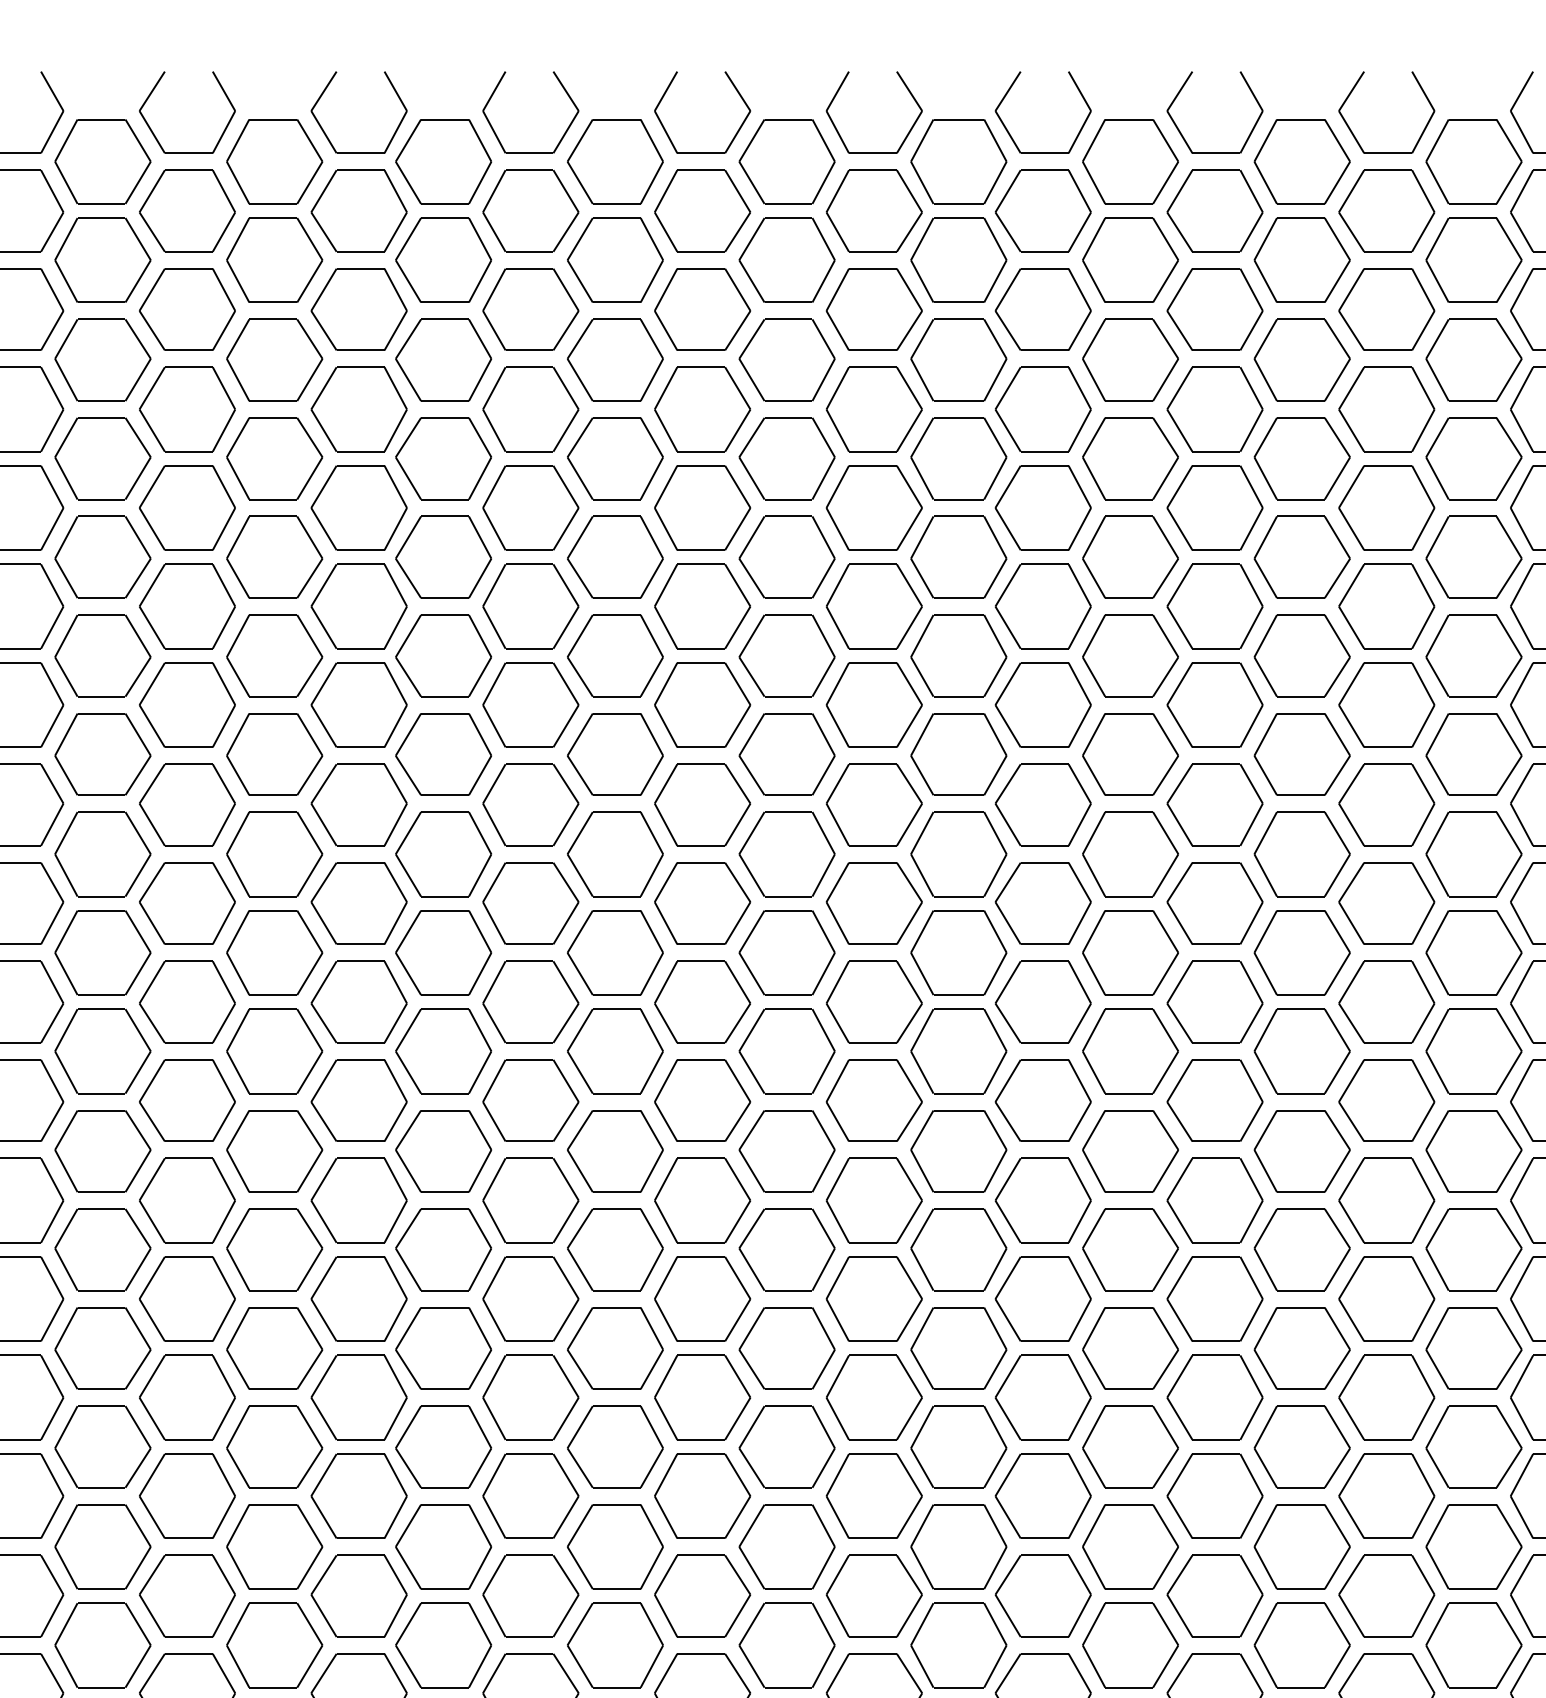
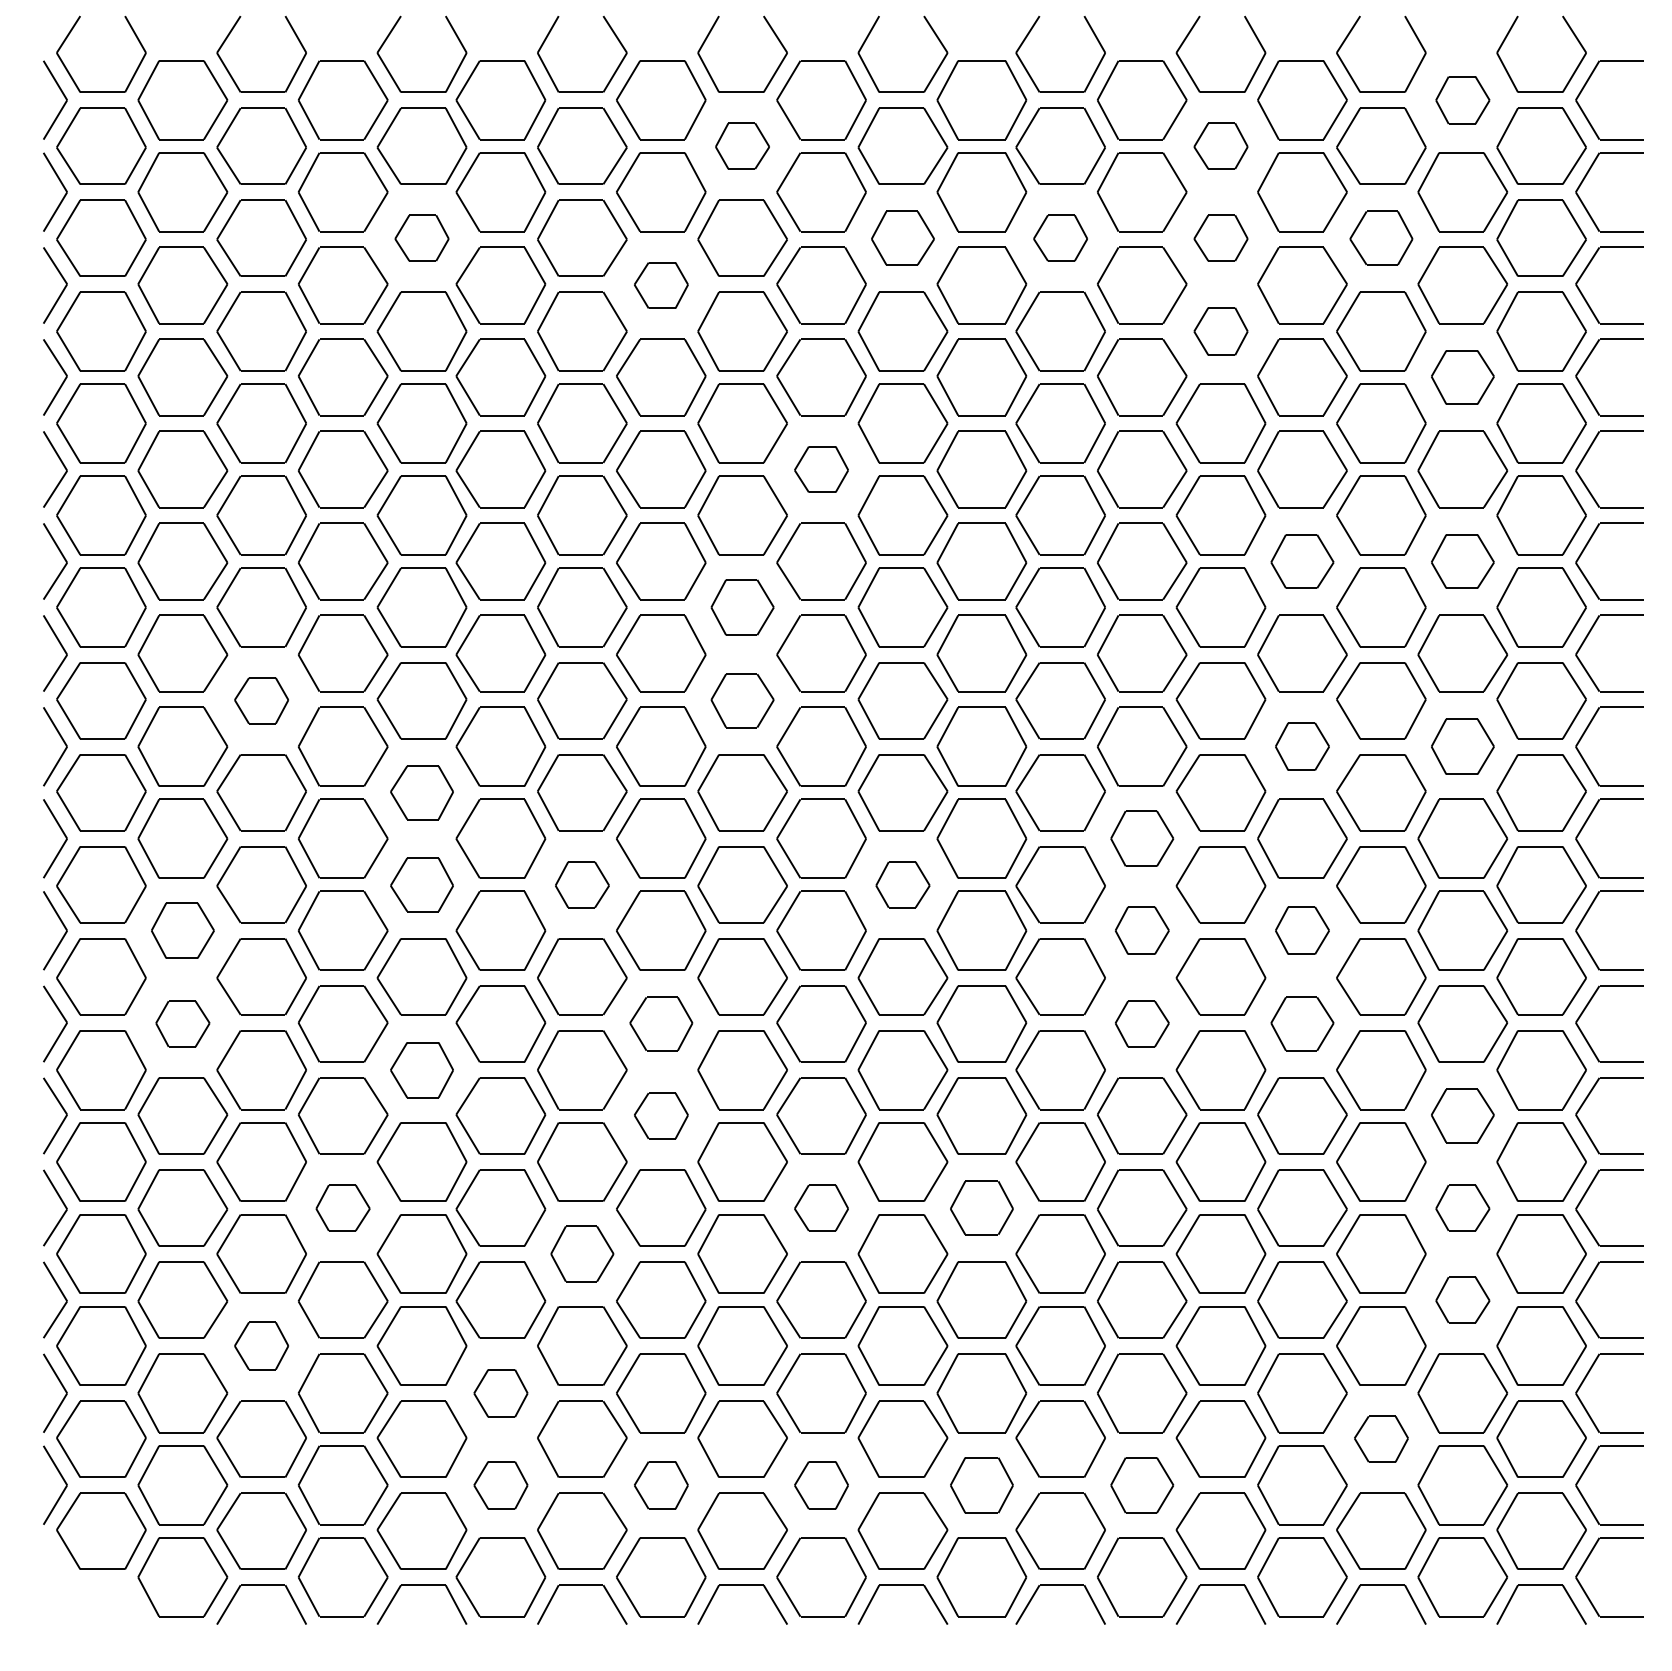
part: (1473, 161) -> (1462, 100), size x0.6
part: (702, 210) -> (742, 145), size x0.6
part: (1214, 210) -> (1220, 145), size x0.6
part: (358, 308) -> (421, 237), size x0.6
part: (873, 308) -> (902, 237), size x0.7
part: (1043, 308) -> (1060, 237), size x0.6
part: (1214, 308) -> (1220, 237), size x0.6
part: (1386, 308) -> (1381, 237), size x0.7
part: (615, 360) -> (661, 285), size x0.6
part: (1214, 409) -> (1220, 331), size x0.6
part: (1473, 458) -> (1462, 377), size x0.7
part: (787, 557) -> (821, 469), size x0.6
part: (1302, 655) -> (1302, 561), size x0.7
part: (1473, 655) -> (1462, 561), size x0.7
part: (702, 705) -> (742, 607), size x0.7
part: (187, 804) -> (261, 700), size x0.6
part: (702, 804) -> (742, 700), size x0.7
part: (1302, 853) -> (1302, 746), size x0.6
part: (1473, 853) -> (1462, 746), size x0.7
part: (358, 903) -> (421, 792), size x0.7
part: (1130, 952) -> (1142, 838), size x0.7
part: (358, 1001) -> (421, 884), size x0.7
part: (531, 1001) -> (582, 884), size x0.6
part: (873, 1001) -> (902, 884), size x0.6
part: (102, 1051) -> (182, 930), size x0.7
part: (1130, 1051) -> (1142, 930), size x0.6
part: (1302, 1051) -> (1302, 930), size x0.6
part: (102, 1150) -> (182, 1023), size x0.6
part: (615, 1150) -> (661, 1023), size x0.7
part: (1130, 1150) -> (1142, 1023), size x0.6
part: (1302, 1150) -> (1302, 1023), size x0.7
part: (358, 1201) -> (421, 1070), size x0.7
part: (615, 1249) -> (661, 1115), size x0.6
part: (1473, 1249) -> (1462, 1115), size x0.7
part: (273, 1347) -> (342, 1207), size x0.6
part: (787, 1347) -> (821, 1207), size x0.6
part: (958, 1347) -> (981, 1207), size x0.7
part: (1473, 1347) -> (1462, 1207), size x0.6
part: (531, 1397) -> (582, 1253), size x0.7
part: (1473, 1446) -> (1462, 1299), size x0.6
part: (187, 1495) -> (261, 1345), size x0.6
part: (443, 1547) -> (500, 1393), size x0.6
part: (1386, 1595) -> (1381, 1438), size x0.6
part: (443, 1645) -> (500, 1485), size x0.6
part: (615, 1645) -> (661, 1485), size x0.6
part: (787, 1645) -> (821, 1485), size x0.6
part: (958, 1645) -> (981, 1485), size x0.7
part: (1130, 1645) -> (1142, 1485), size x0.7

